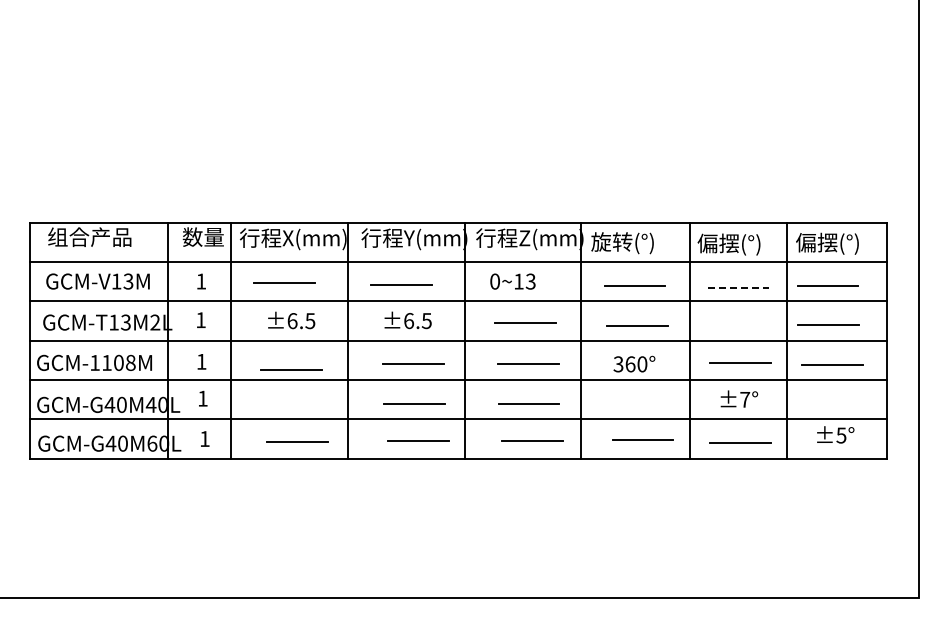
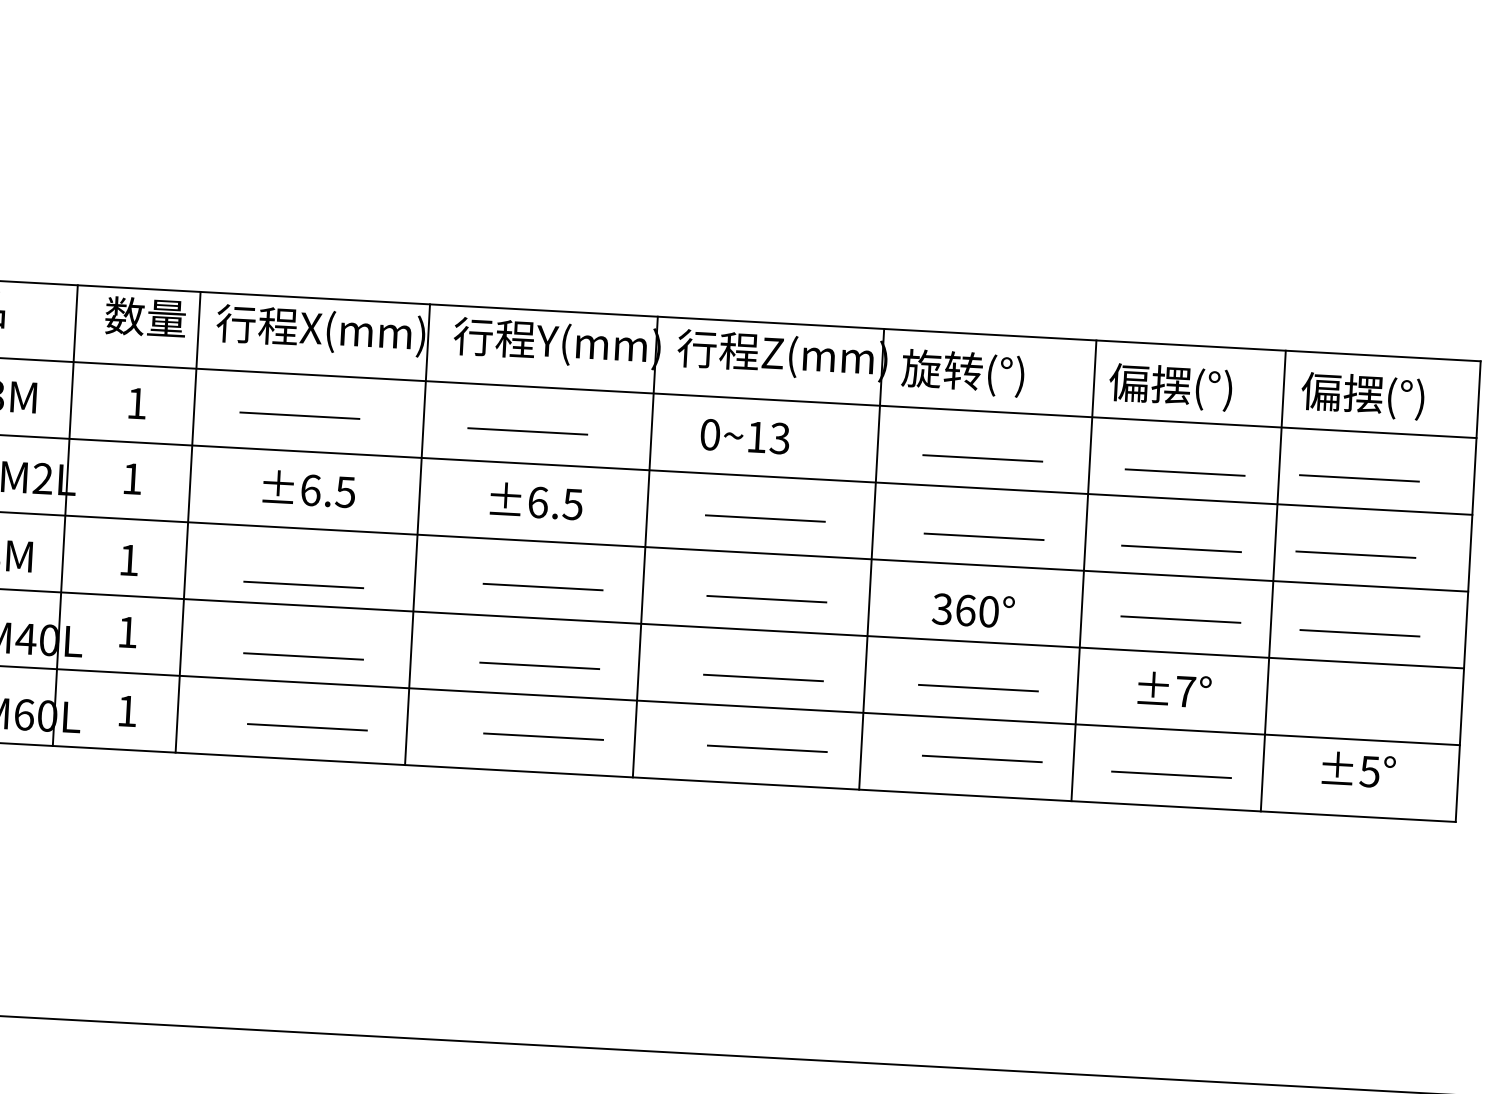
line: (739, 287) -> (1186, 472), dashed -> solid
line: (738, 326) -> (1180, 548), added
line: (638, 403) -> (977, 687), added
line: (292, 406) -> (301, 657), added

